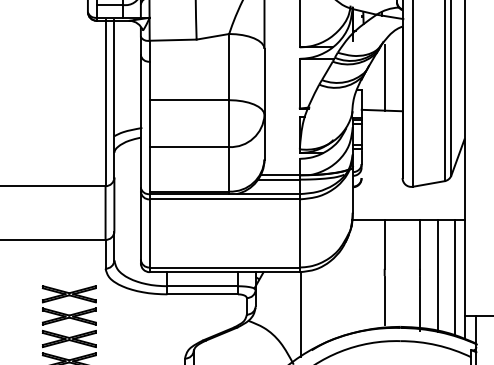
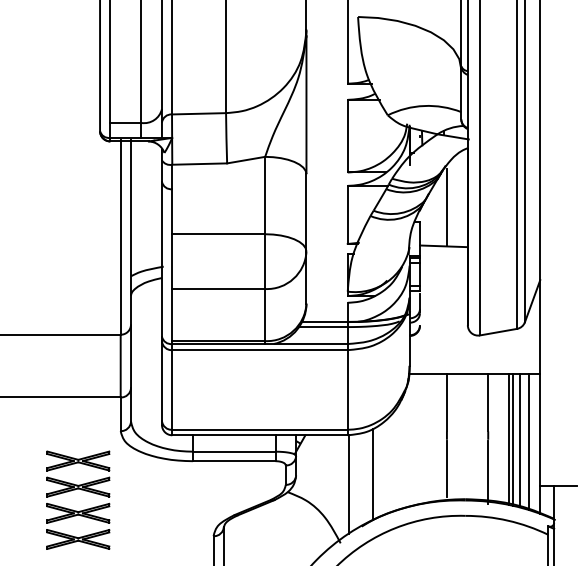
line: (440, 275) -> (512, 439), added
line: (446, 276) -> (519, 440), added
line: (320, 305) -> (372, 474), added

